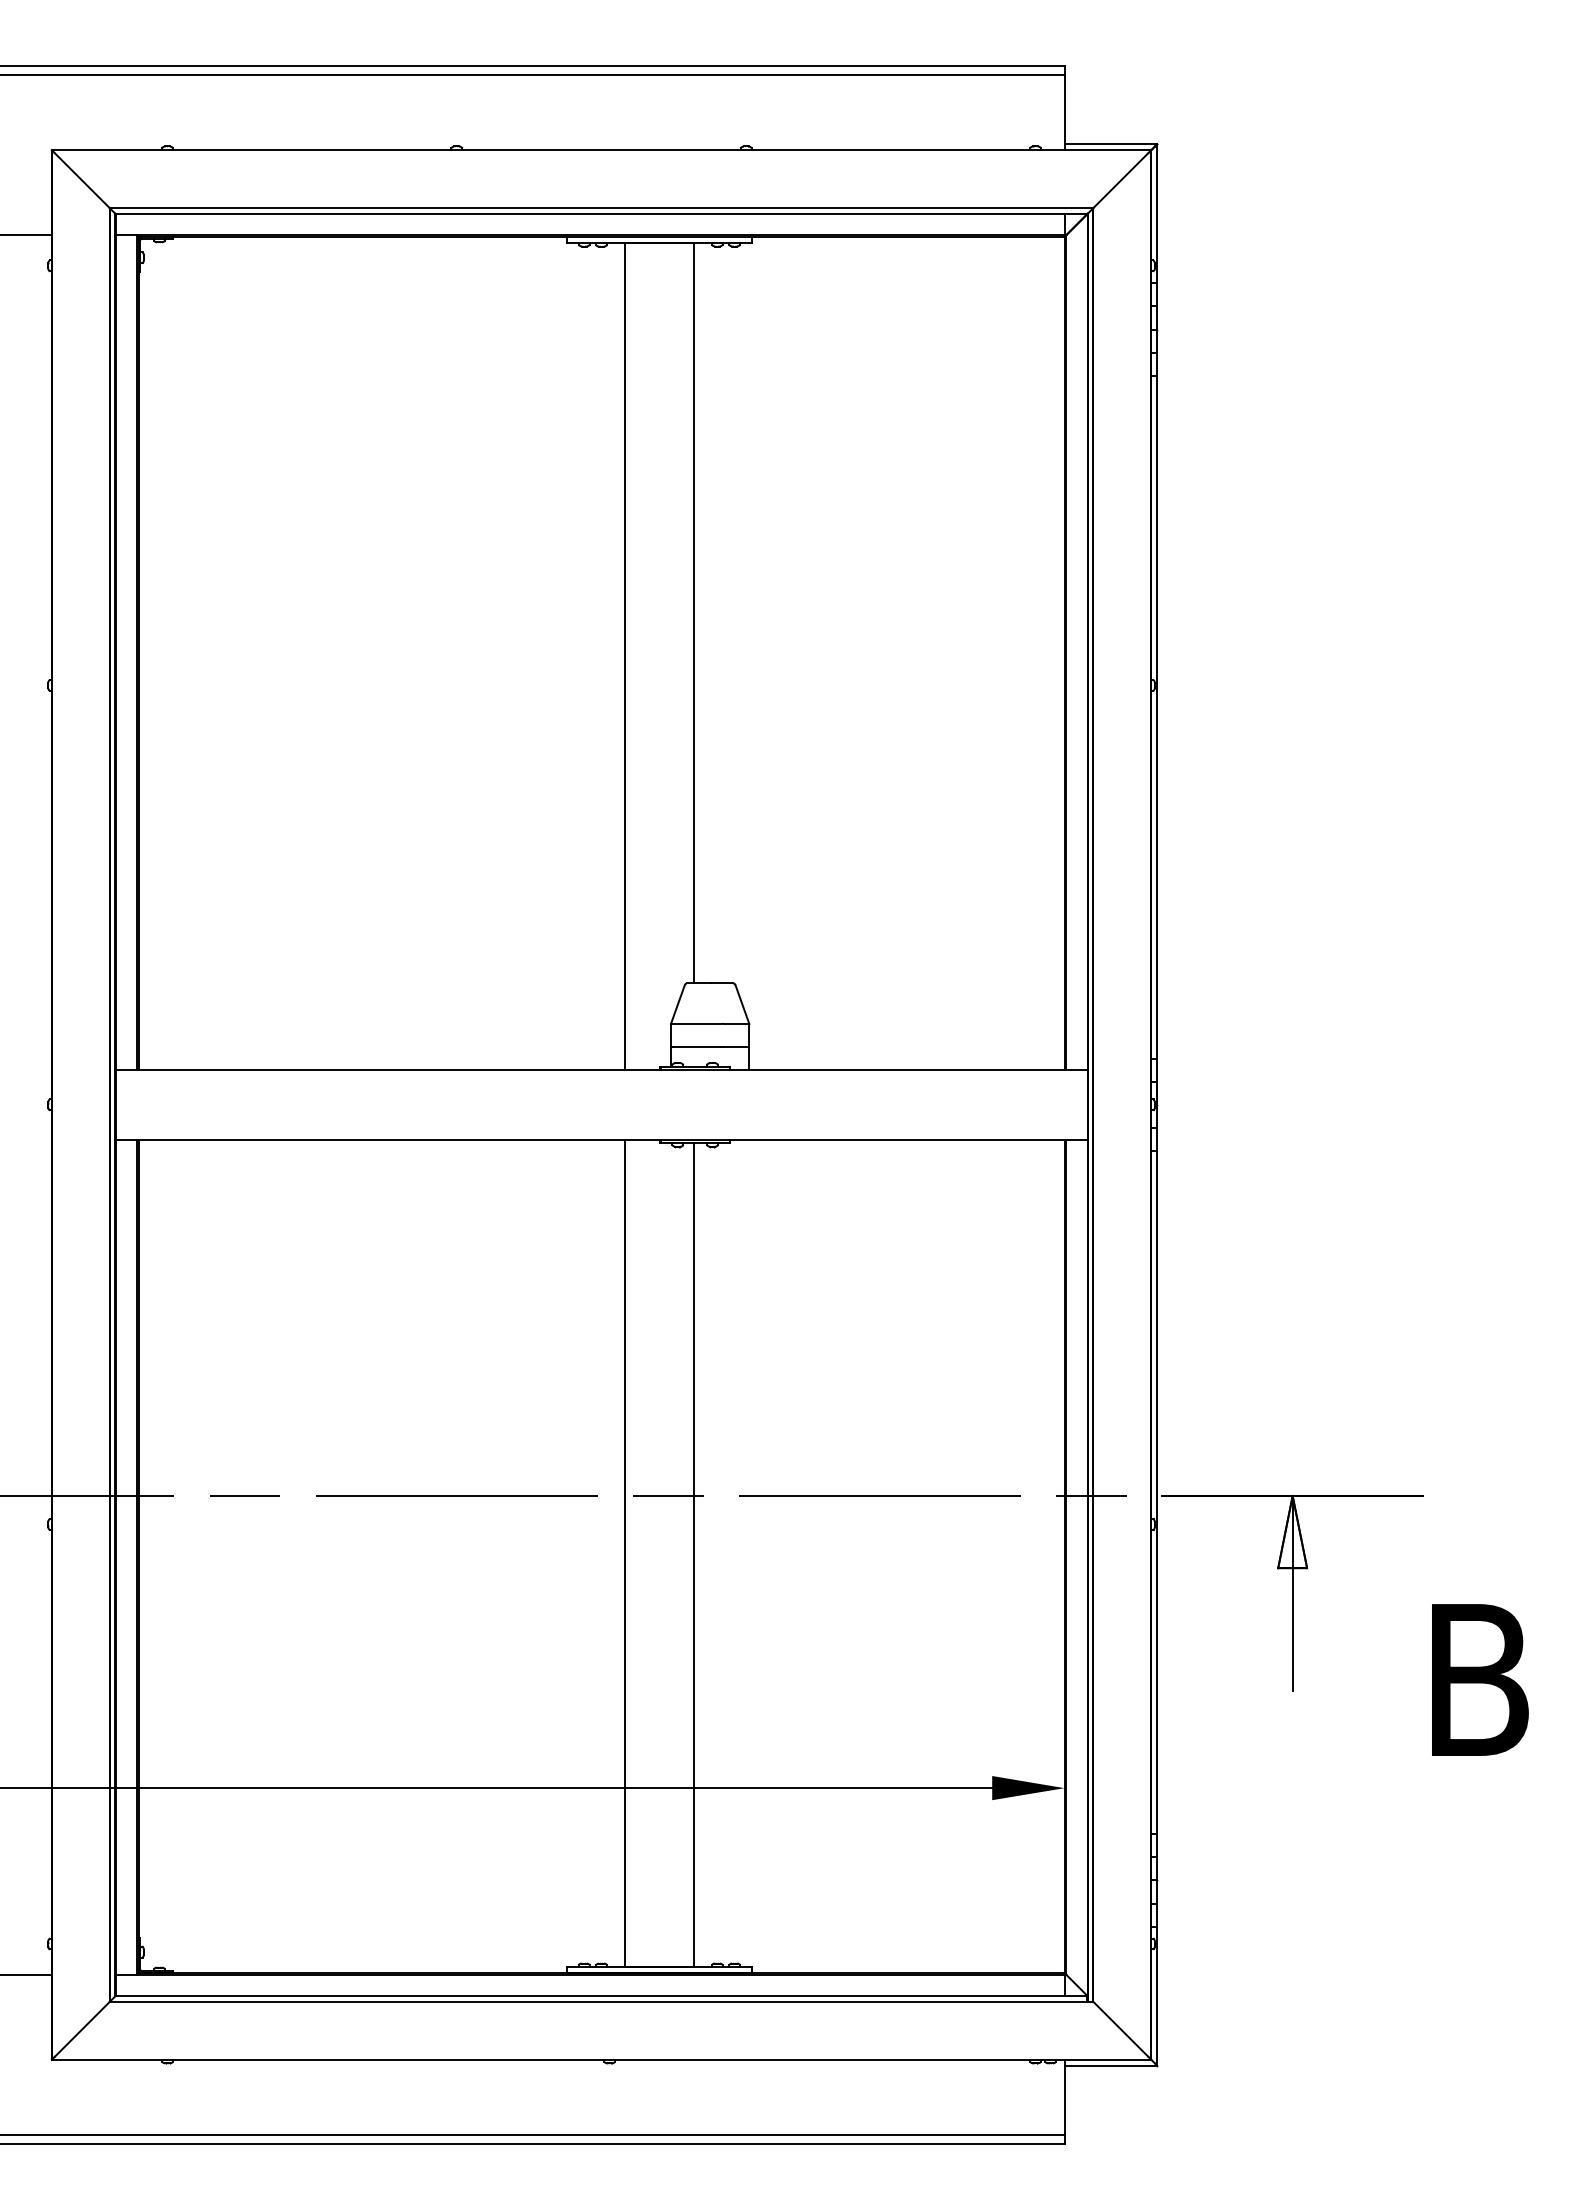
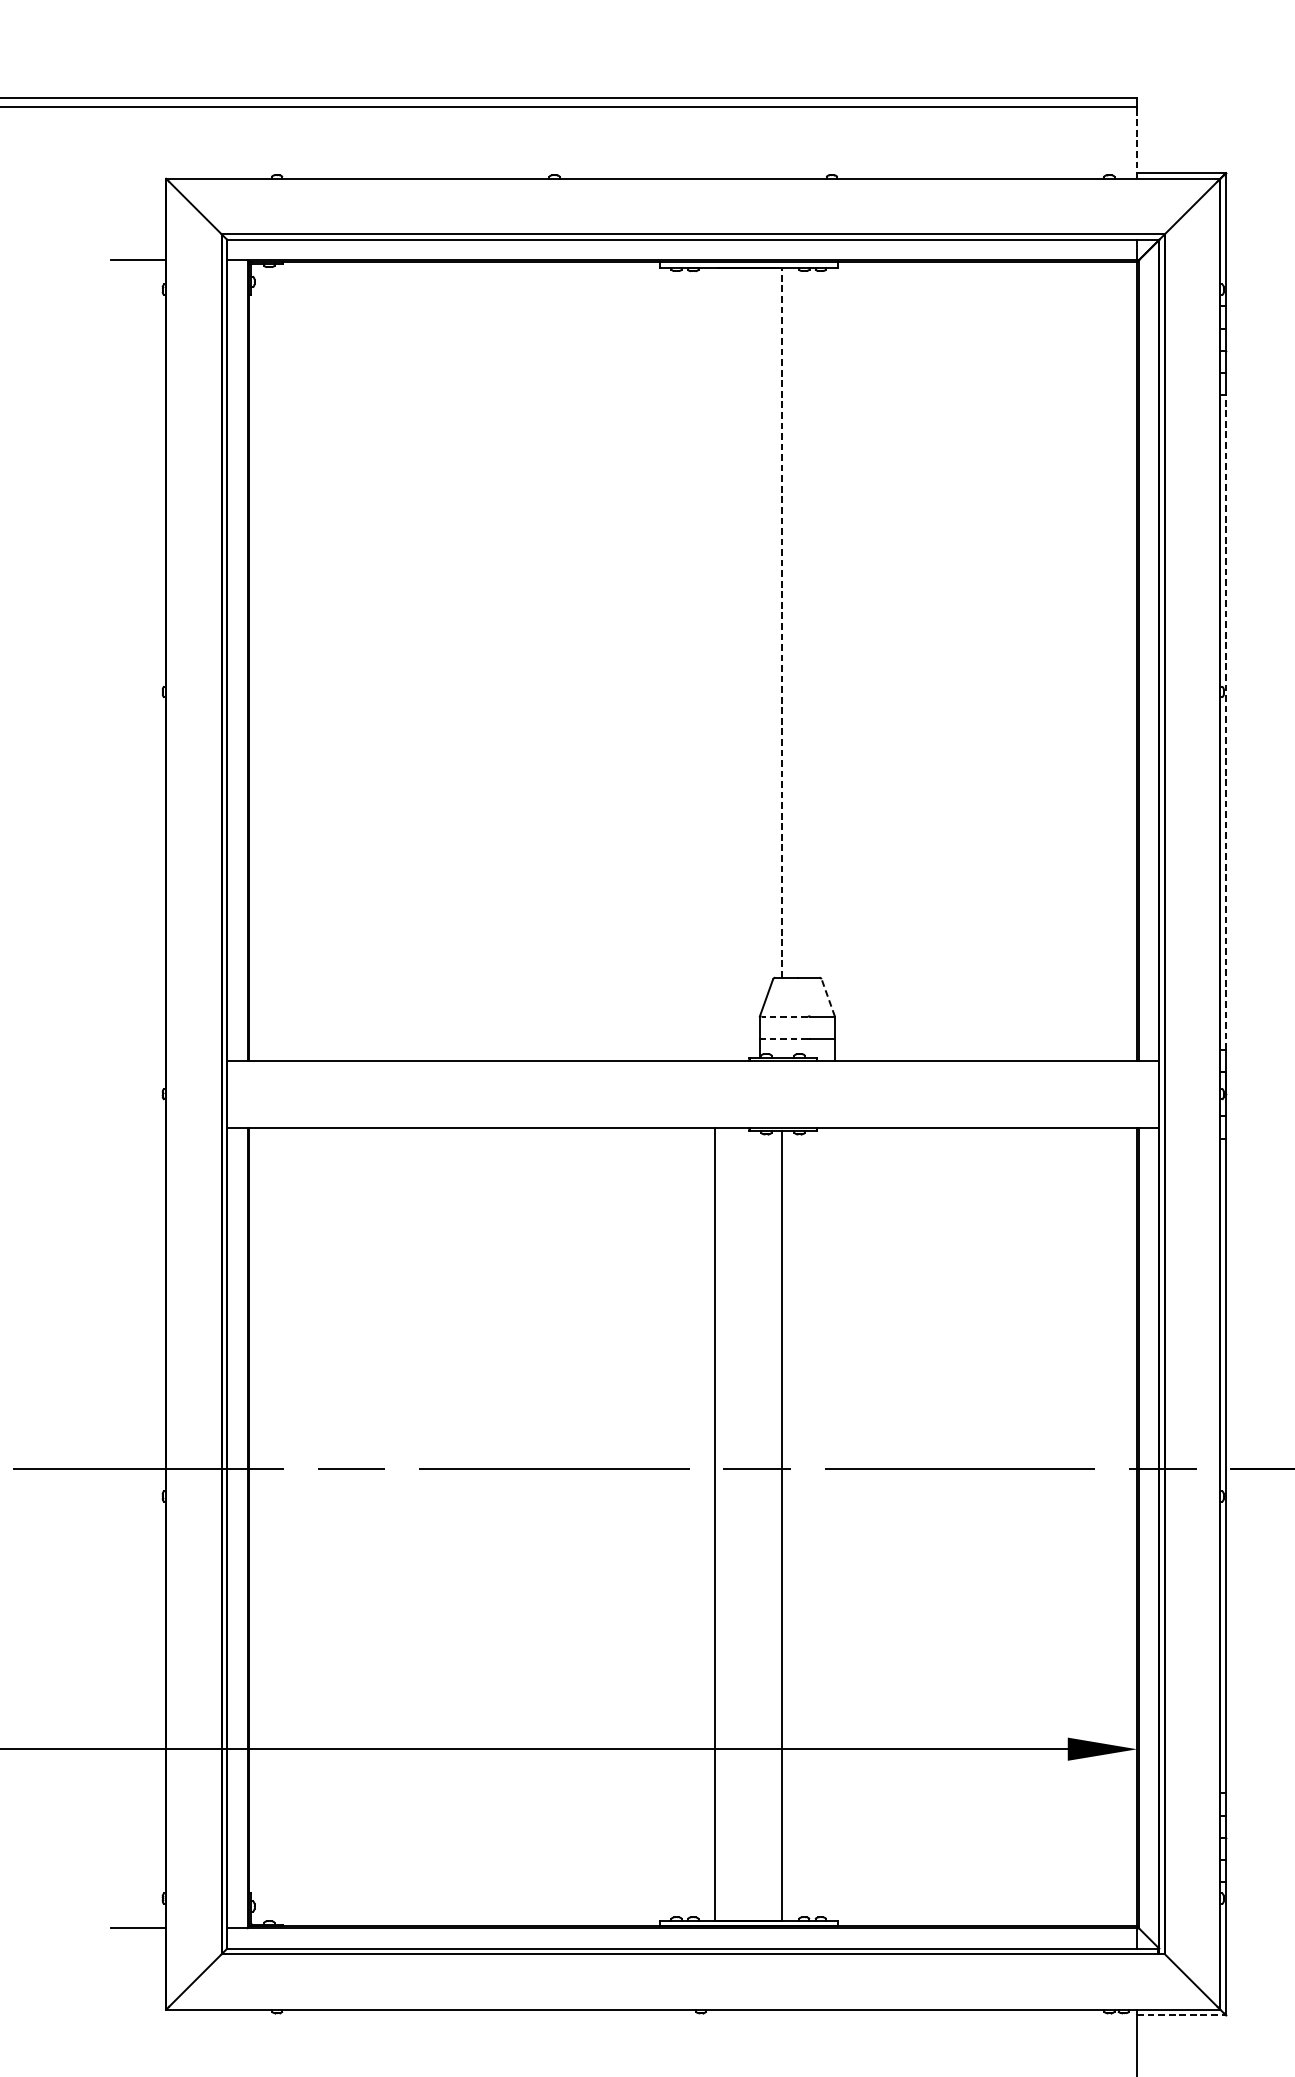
line: (1064, 113) -> (1137, 143), solid -> dashed
line: (694, 612) -> (782, 622), solid -> dashed
line: (624, 656) -> (715, 664), removed
line: (1157, 716) -> (1226, 721), solid -> dashed
line: (742, 1004) -> (828, 997), solid -> dashed
line: (696, 1023) -> (784, 1016), solid -> dashed
line: (696, 1047) -> (784, 1039), solid -> dashed
line: (1111, 2065) -> (1182, 2015), solid -> dashed

